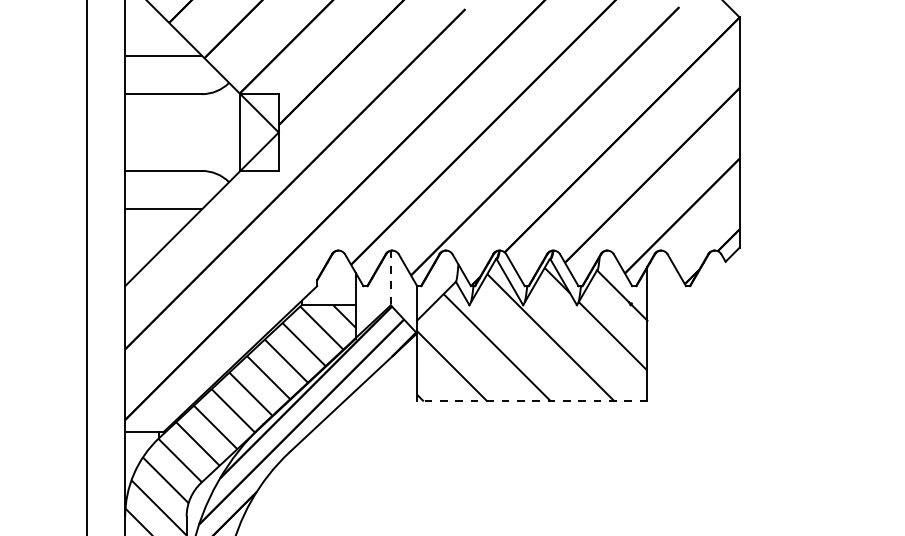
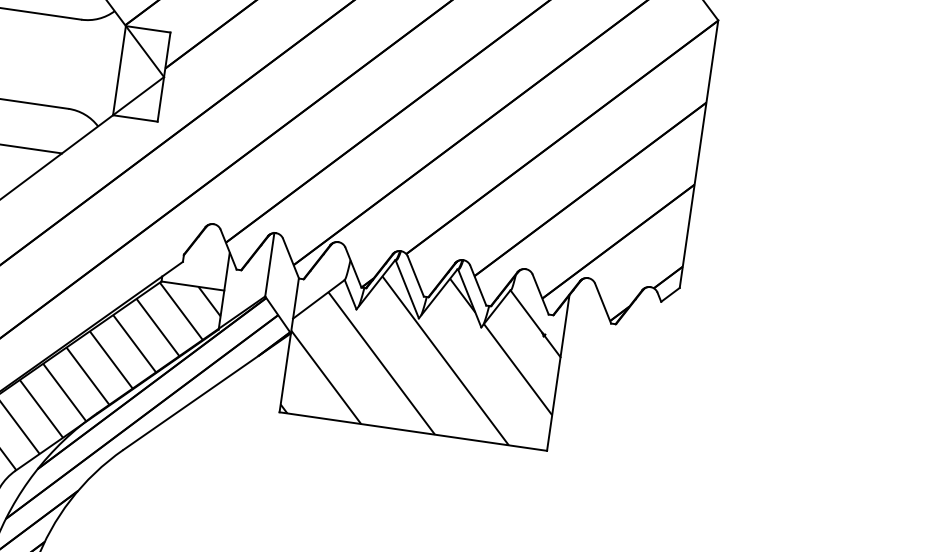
line: (390, 278) -> (269, 265), dashed -> solid
line: (531, 401) -> (412, 431), dashed -> solid

